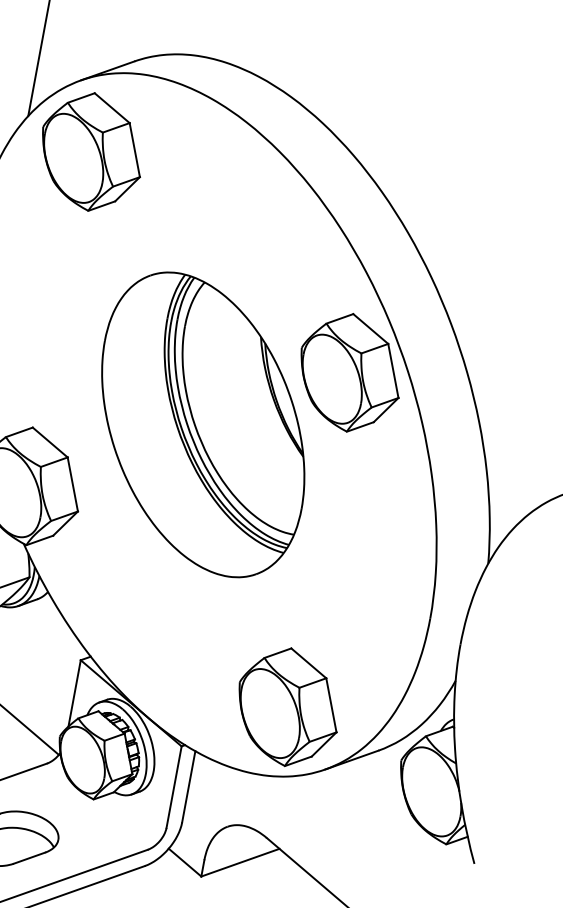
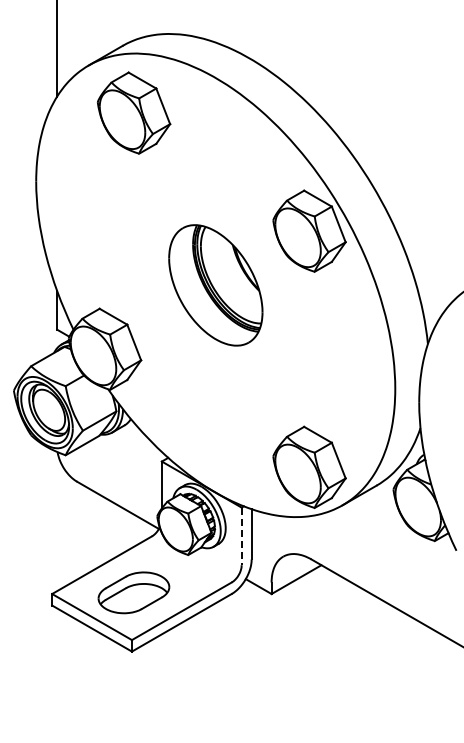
part: (91, 151) -> (133, 112), moved
part: (202, 425) -> (215, 285), size x0.6
line: (173, 787) -> (241, 536), solid -> dashed

